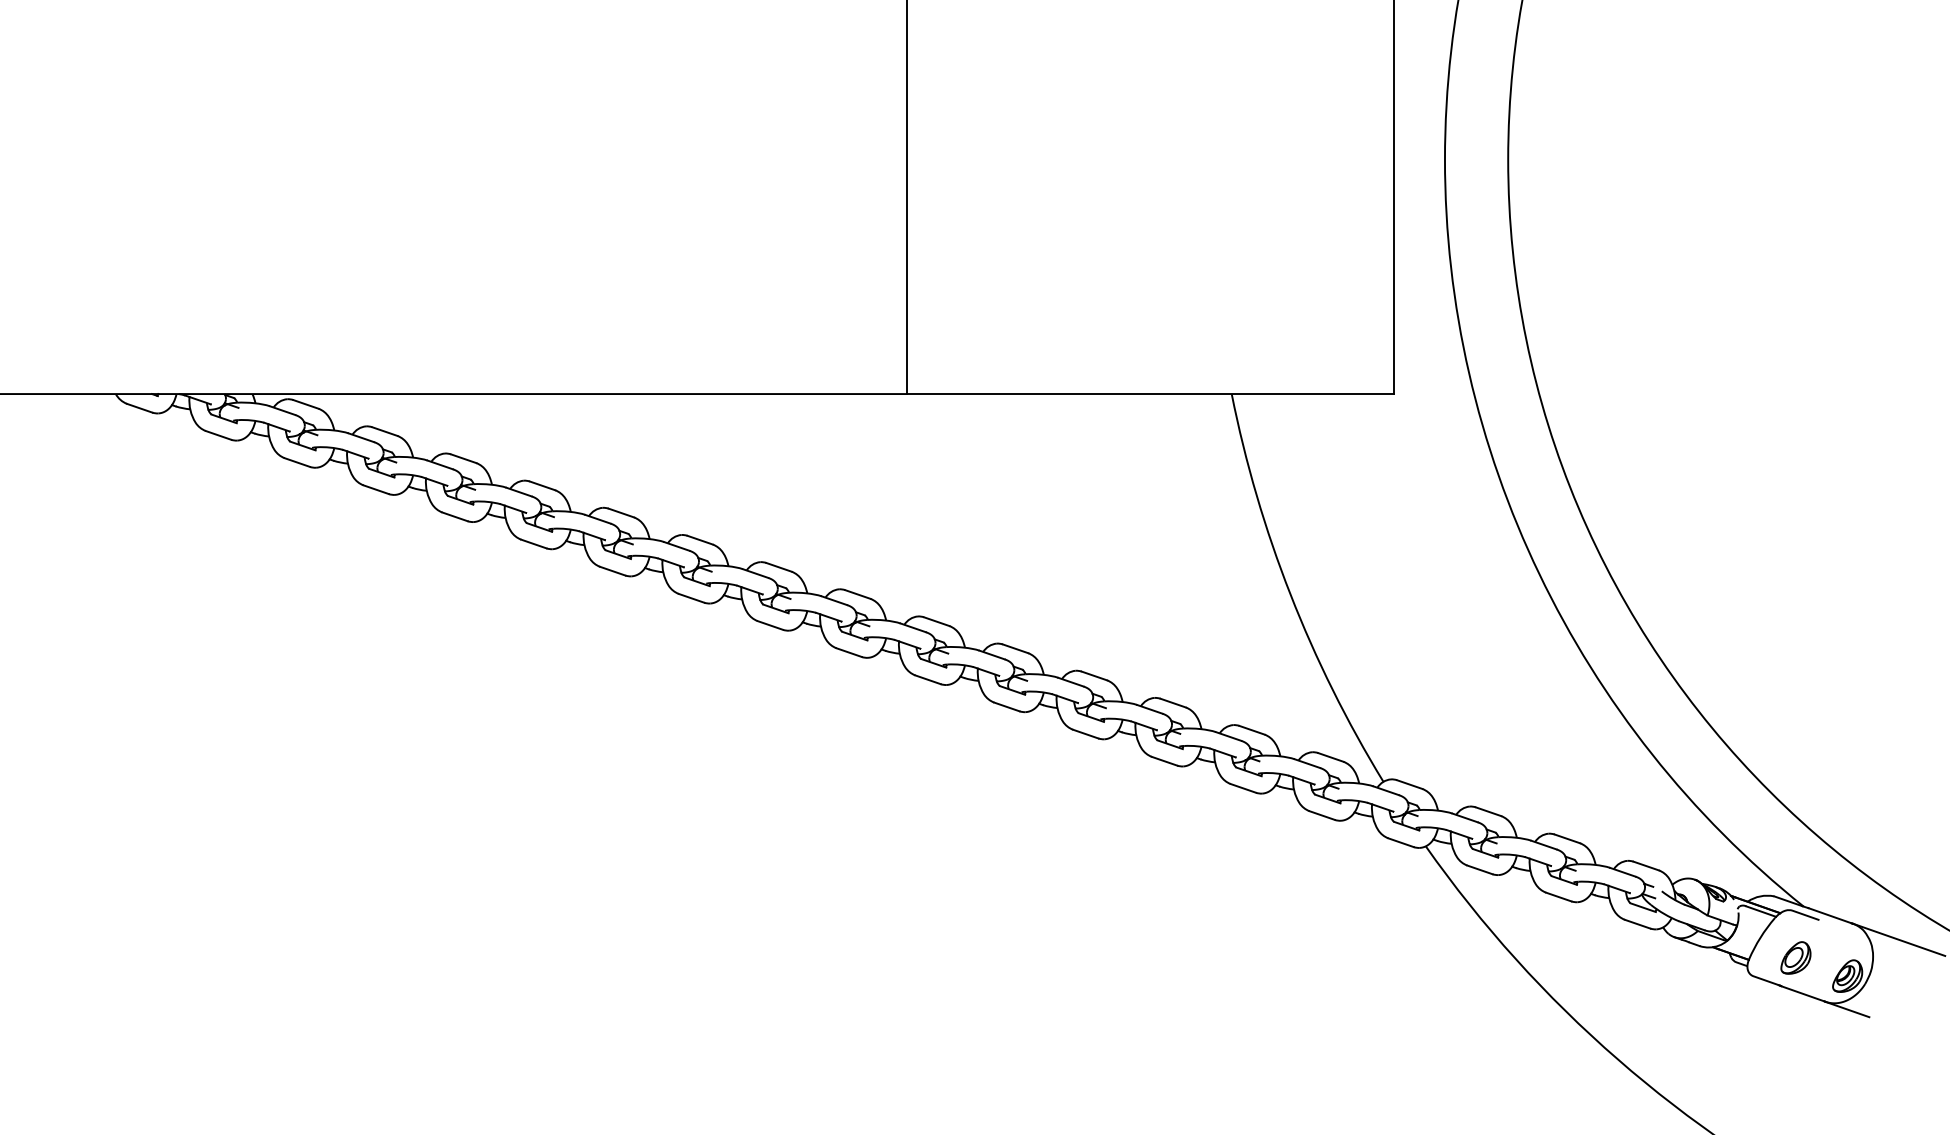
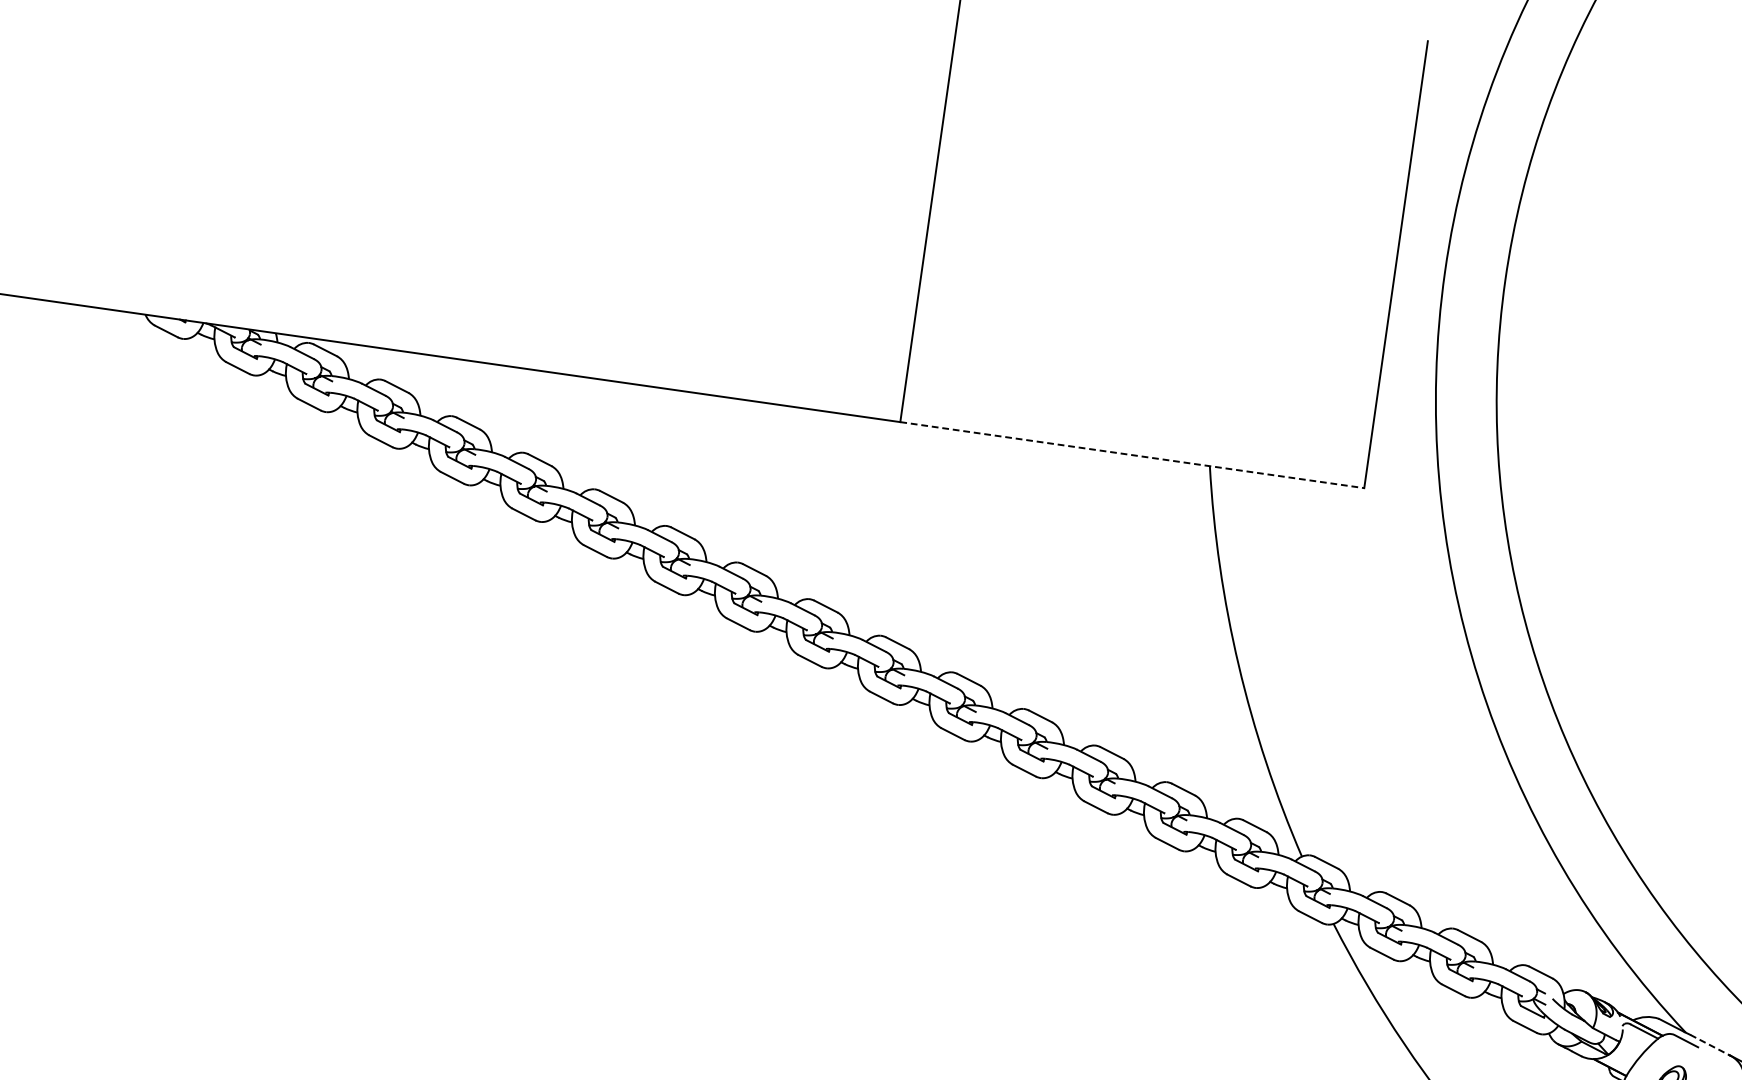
line: (1150, 394) -> (1132, 455), solid -> dashed
line: (1830, 915) -> (1710, 1044), solid -> dashed

